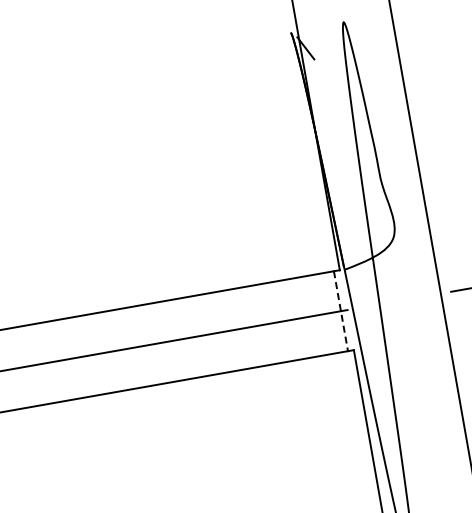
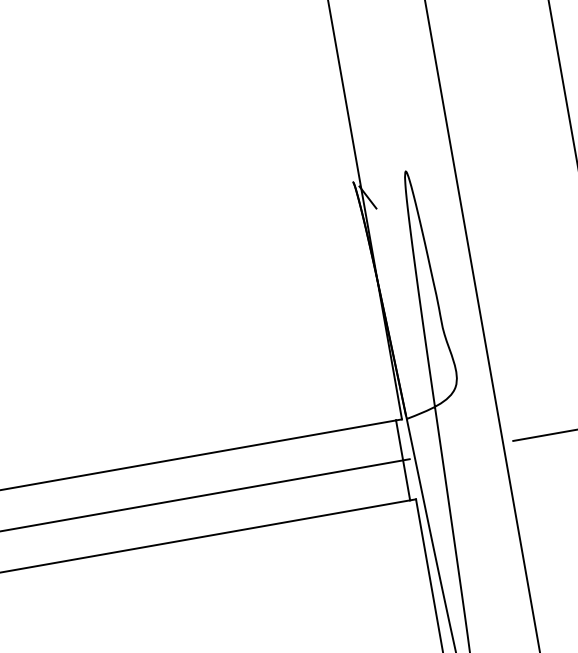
line: (341, 311) -> (403, 460), dashed -> solid

